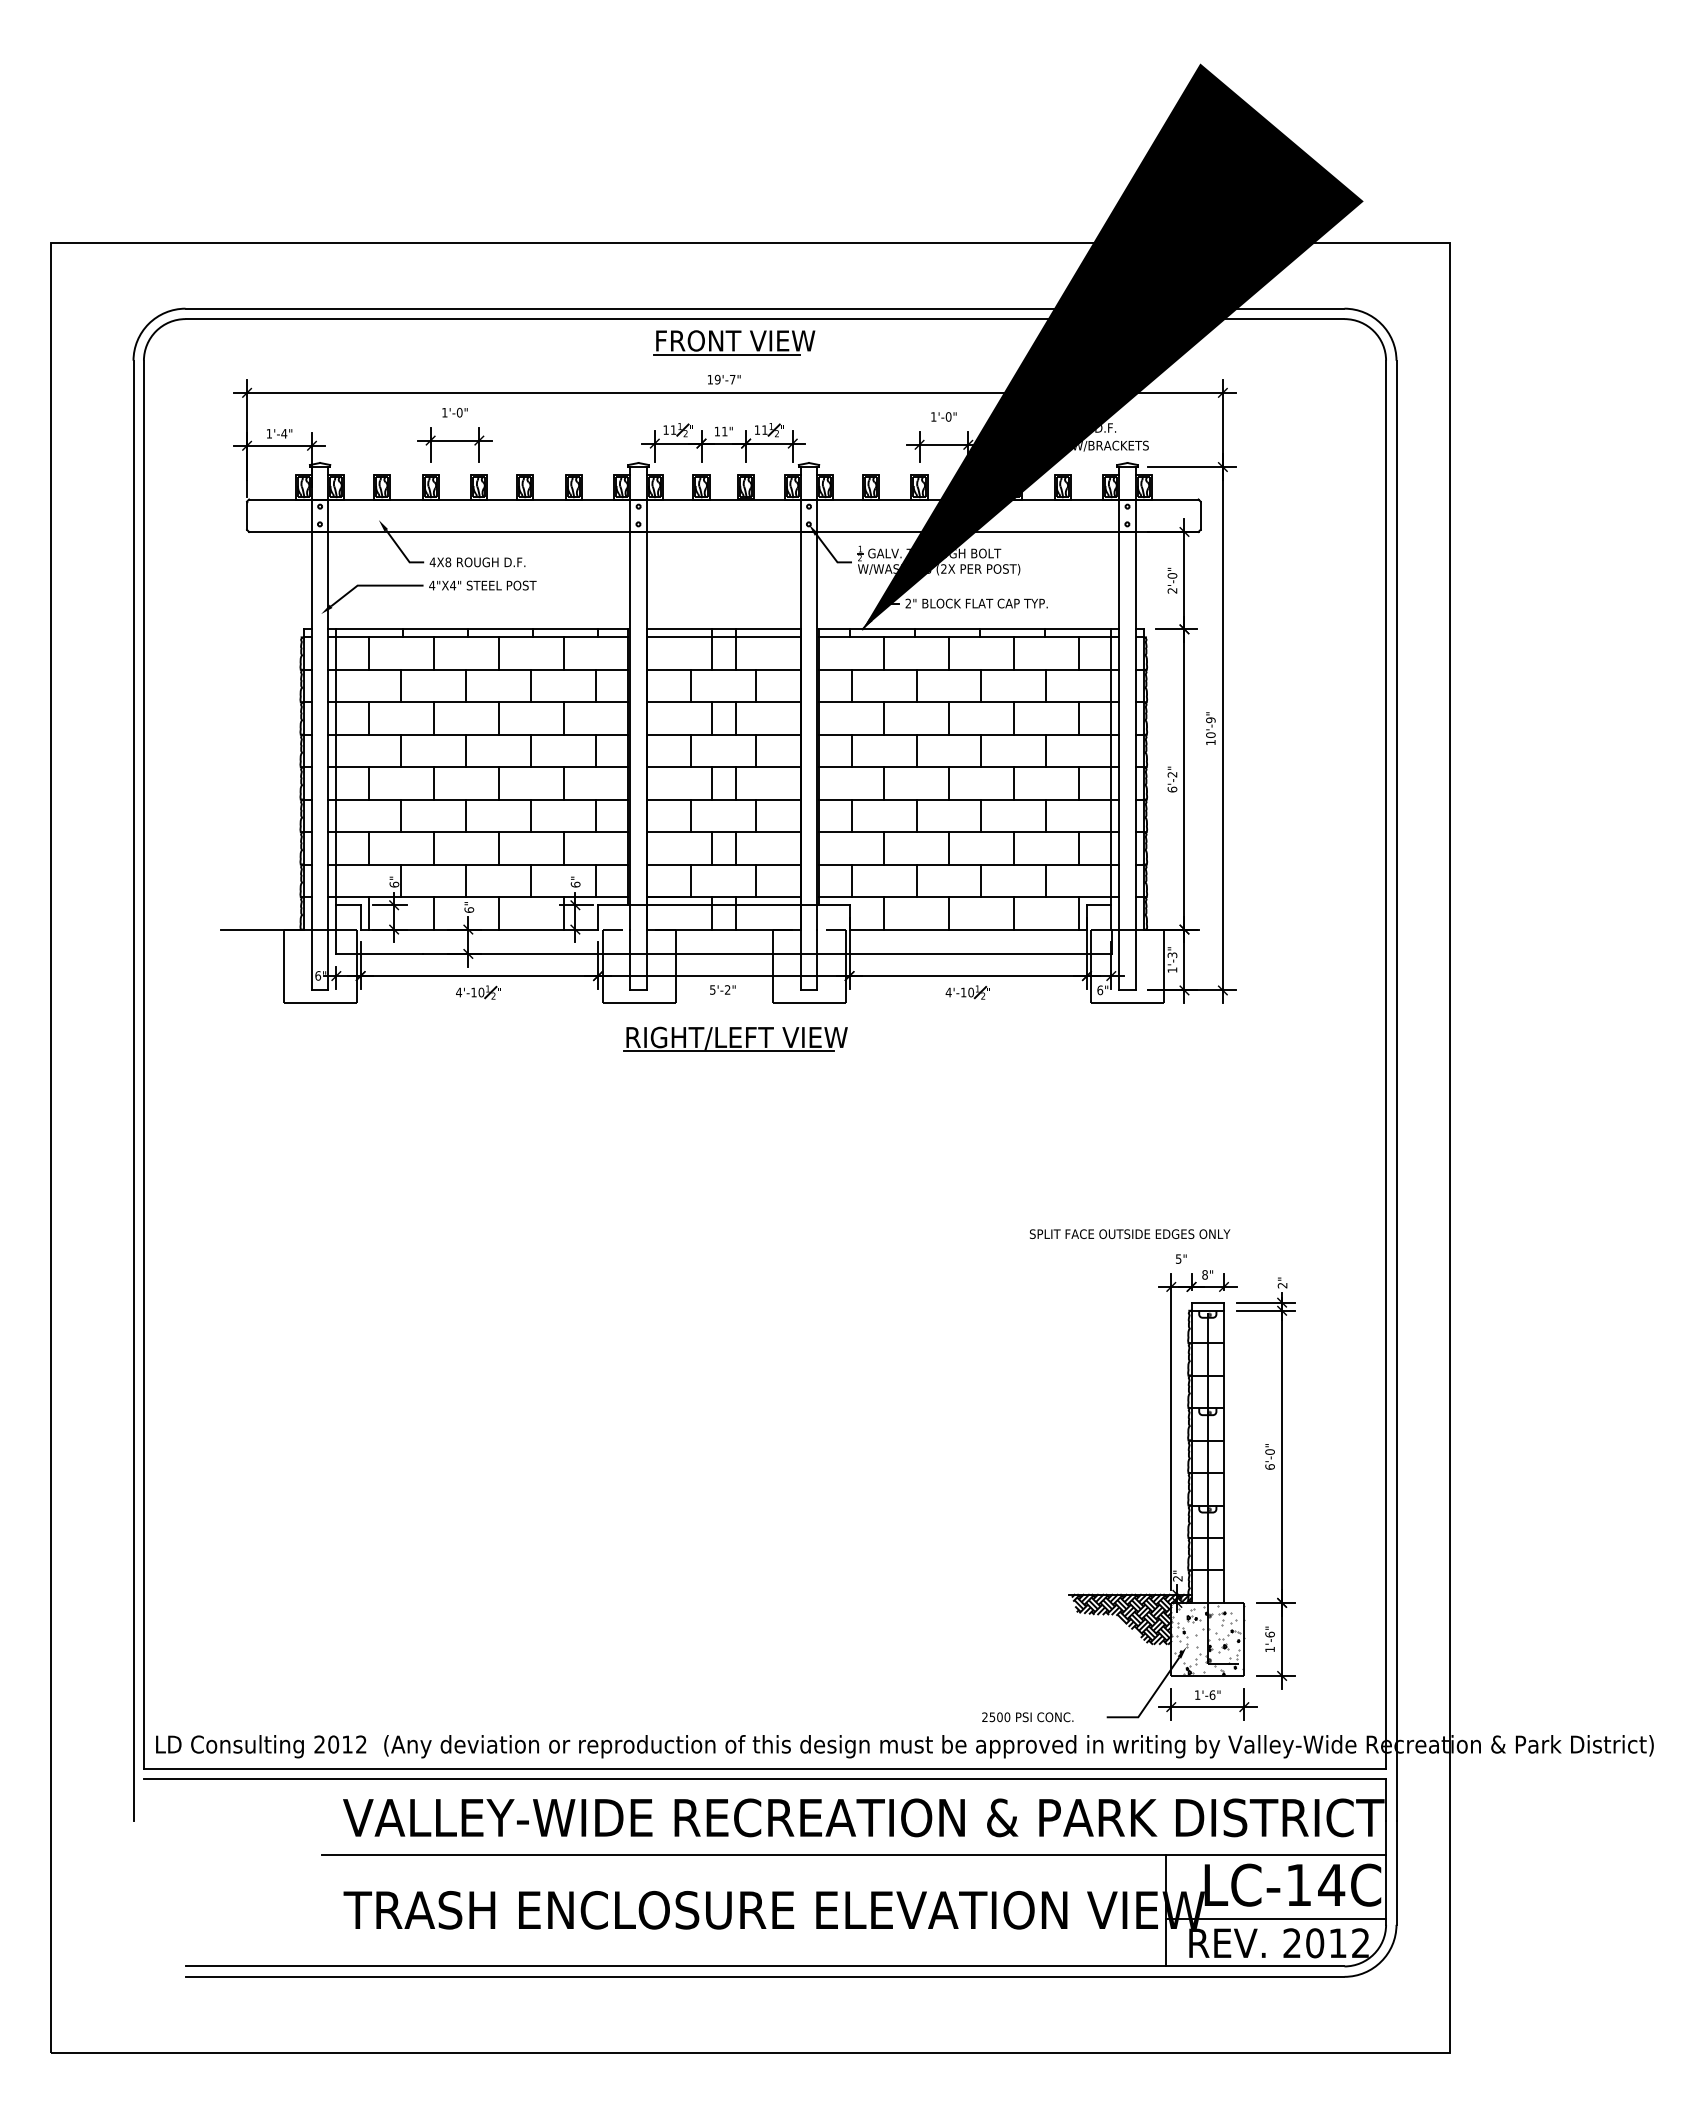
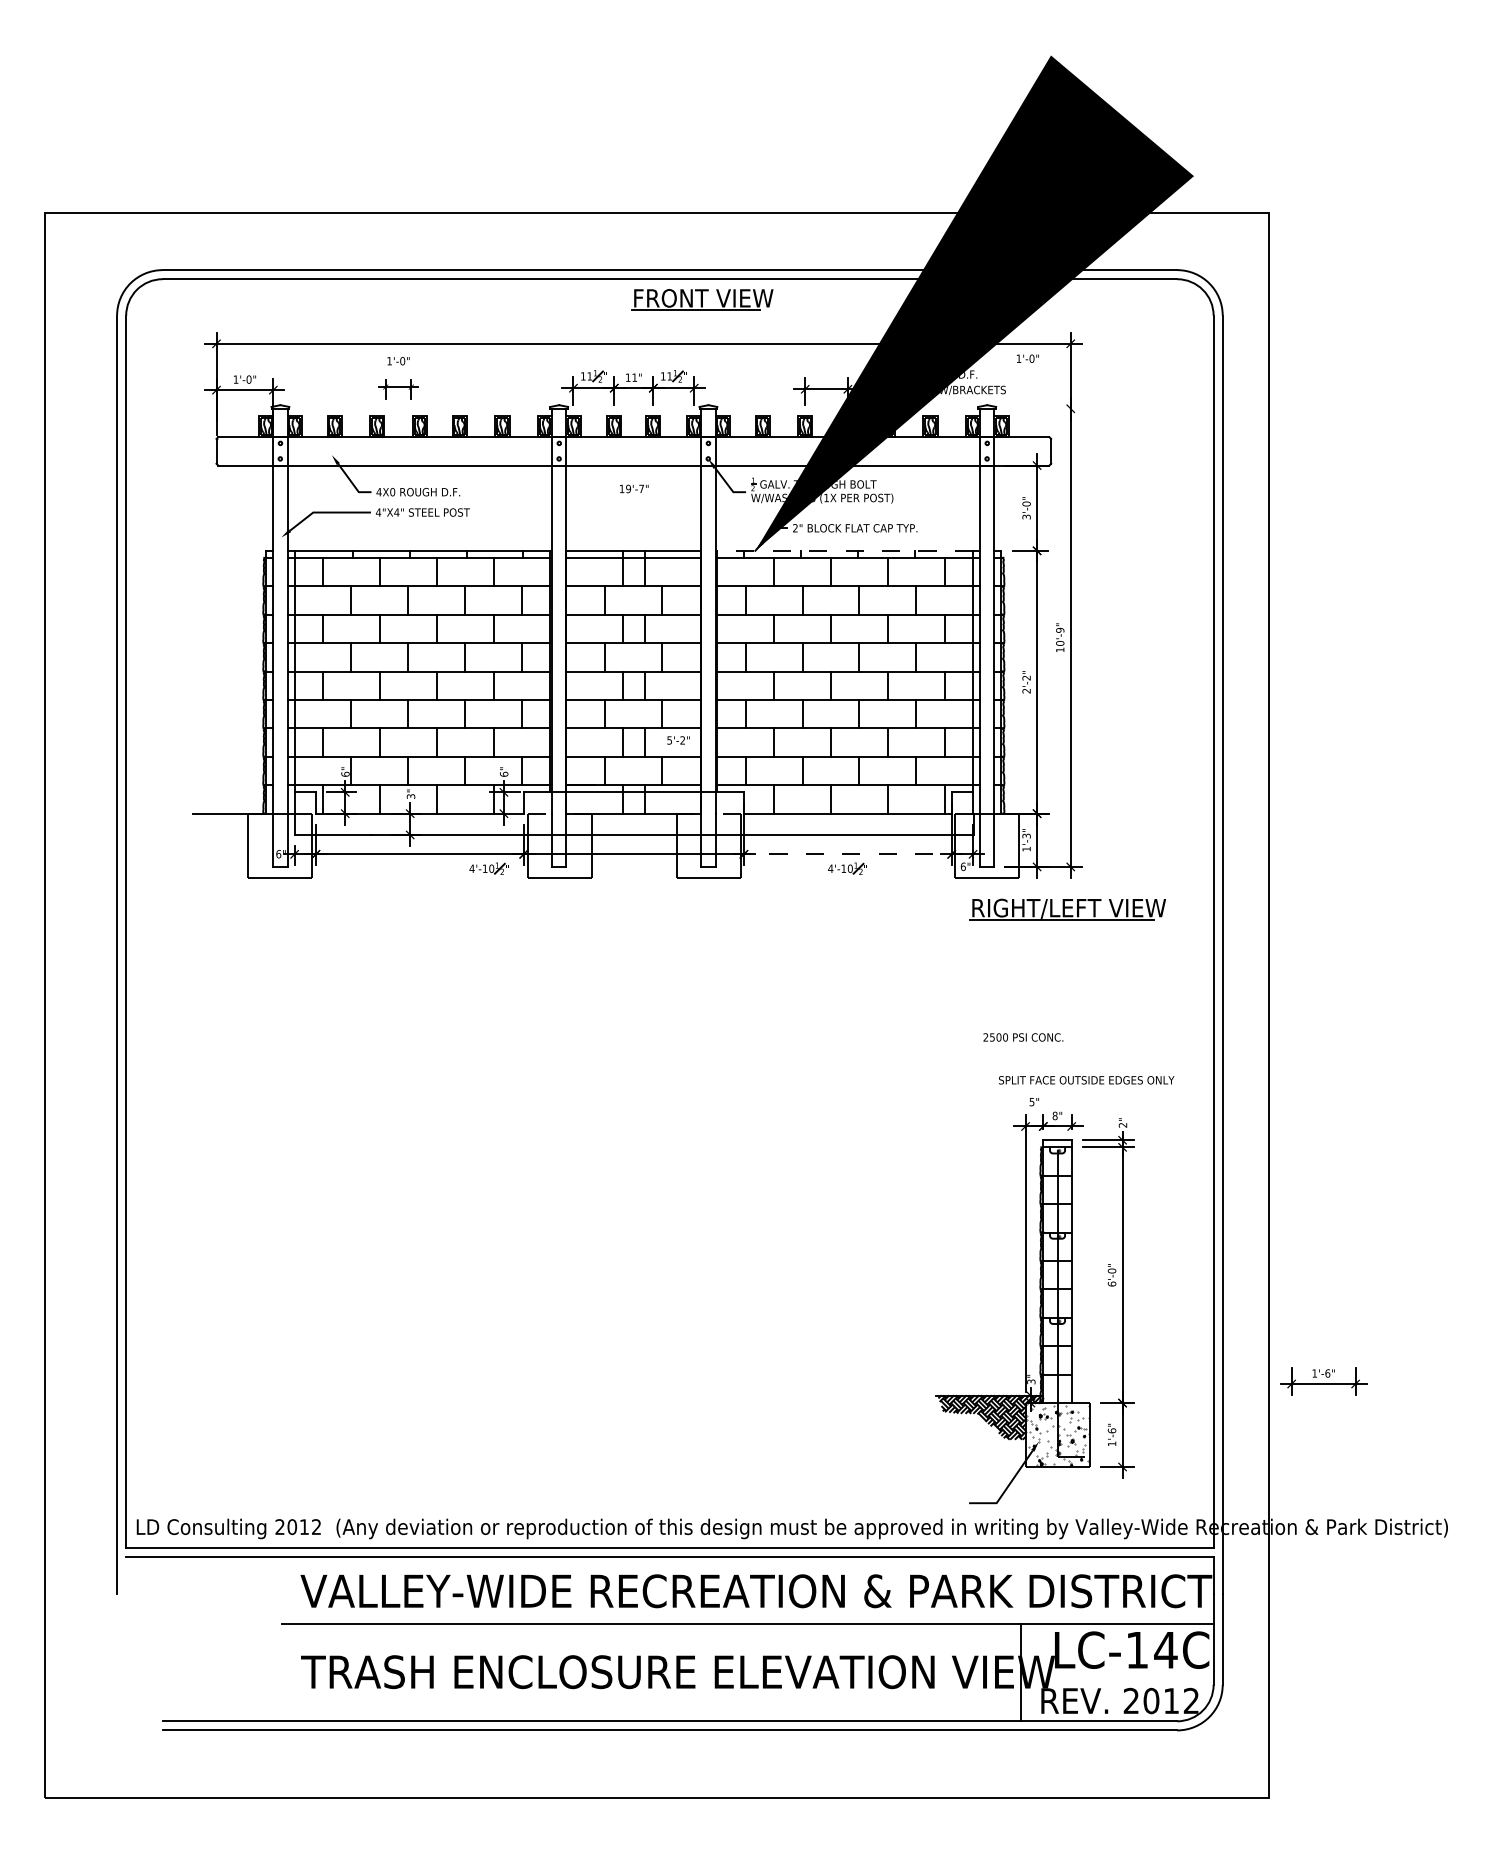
part: (734, 342) -> (702, 299), moved
text: (724, 379) -> (634, 488), moved
text: (943, 416) -> (1027, 358), moved
text: (284, 433) -> (249, 379), 1'-4" -> 1'-0"
part: (454, 444) -> (398, 389), size x0.6
line: (1191, 467) -> (1043, 409), removed
text: (448, 561) -> (392, 491), 4X8 -> 4X0
text: (943, 568) -> (826, 497), (2X -> (1X
text: (1172, 590) -> (1026, 516), 2'-0" -> 3'-0"
line: (964, 629) -> (844, 550), solid -> dashed
text: (1172, 789) -> (1026, 691), 6'-2" -> 2'-2"
text: (469, 909) -> (411, 796), 6" -> 3"
line: (968, 976) -> (848, 854), solid -> dashed
text: (722, 989) -> (678, 740), moved
part: (478, 992) -> (489, 868), moved
part: (735, 1038) -> (1067, 908), moved
text: (1130, 1233) -> (1087, 1079), moved
text: (1177, 1578) -> (1031, 1381), 2" -> 3"
part: (1207, 1704) -> (1323, 1381), moved
text: (1027, 1717) -> (1023, 1037), moved
line: (1276, 1919) -> (1117, 1680), removed

